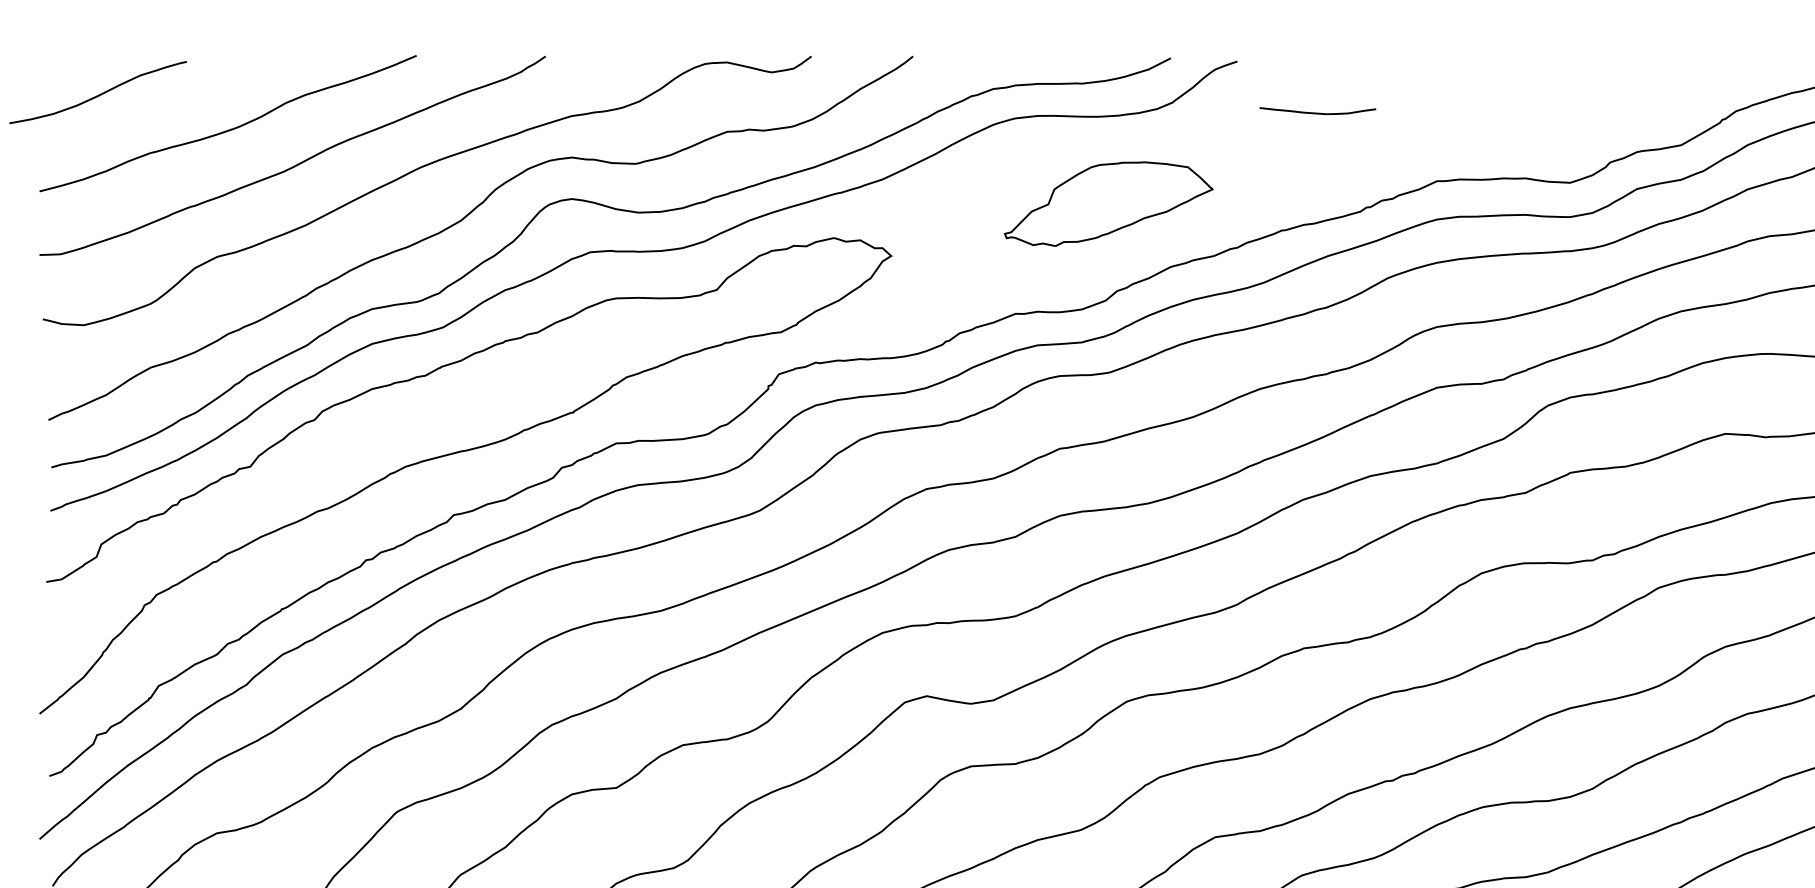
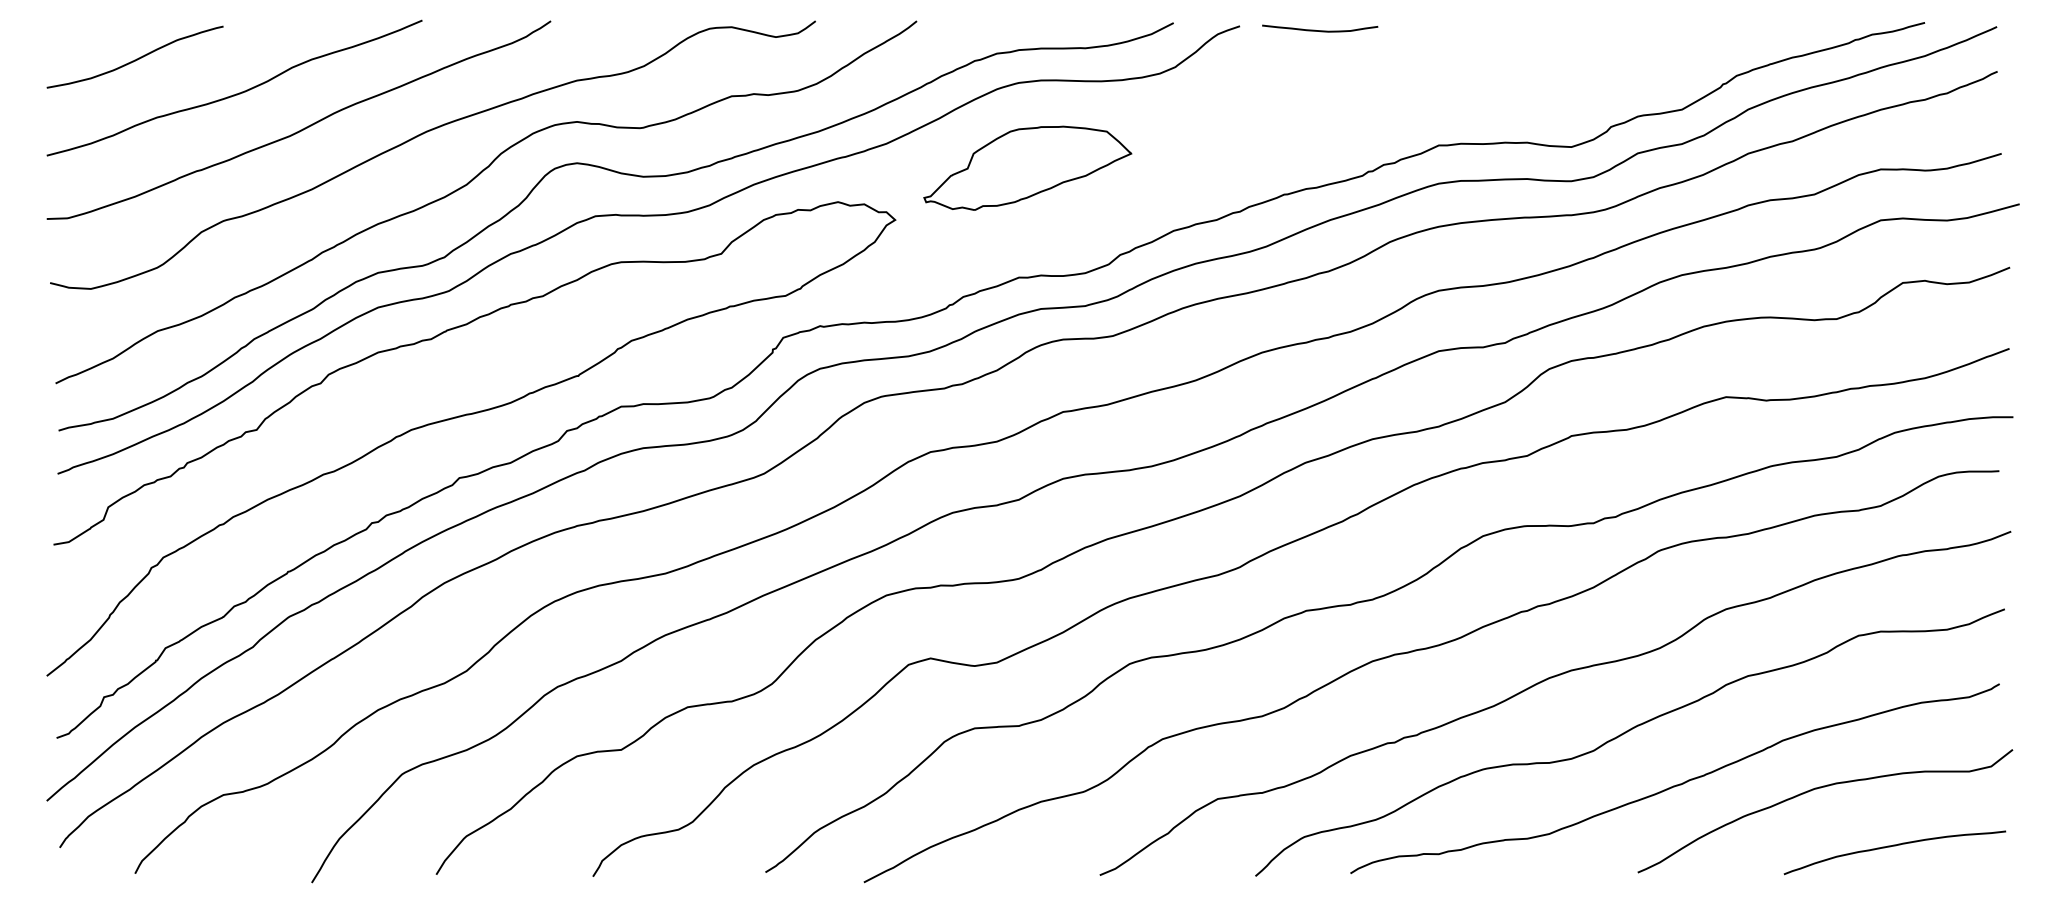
curve: (99, 93) -> (136, 58), moved
curve: (1318, 112) -> (1320, 30), moved
part: (1108, 203) -> (1027, 167), moved

